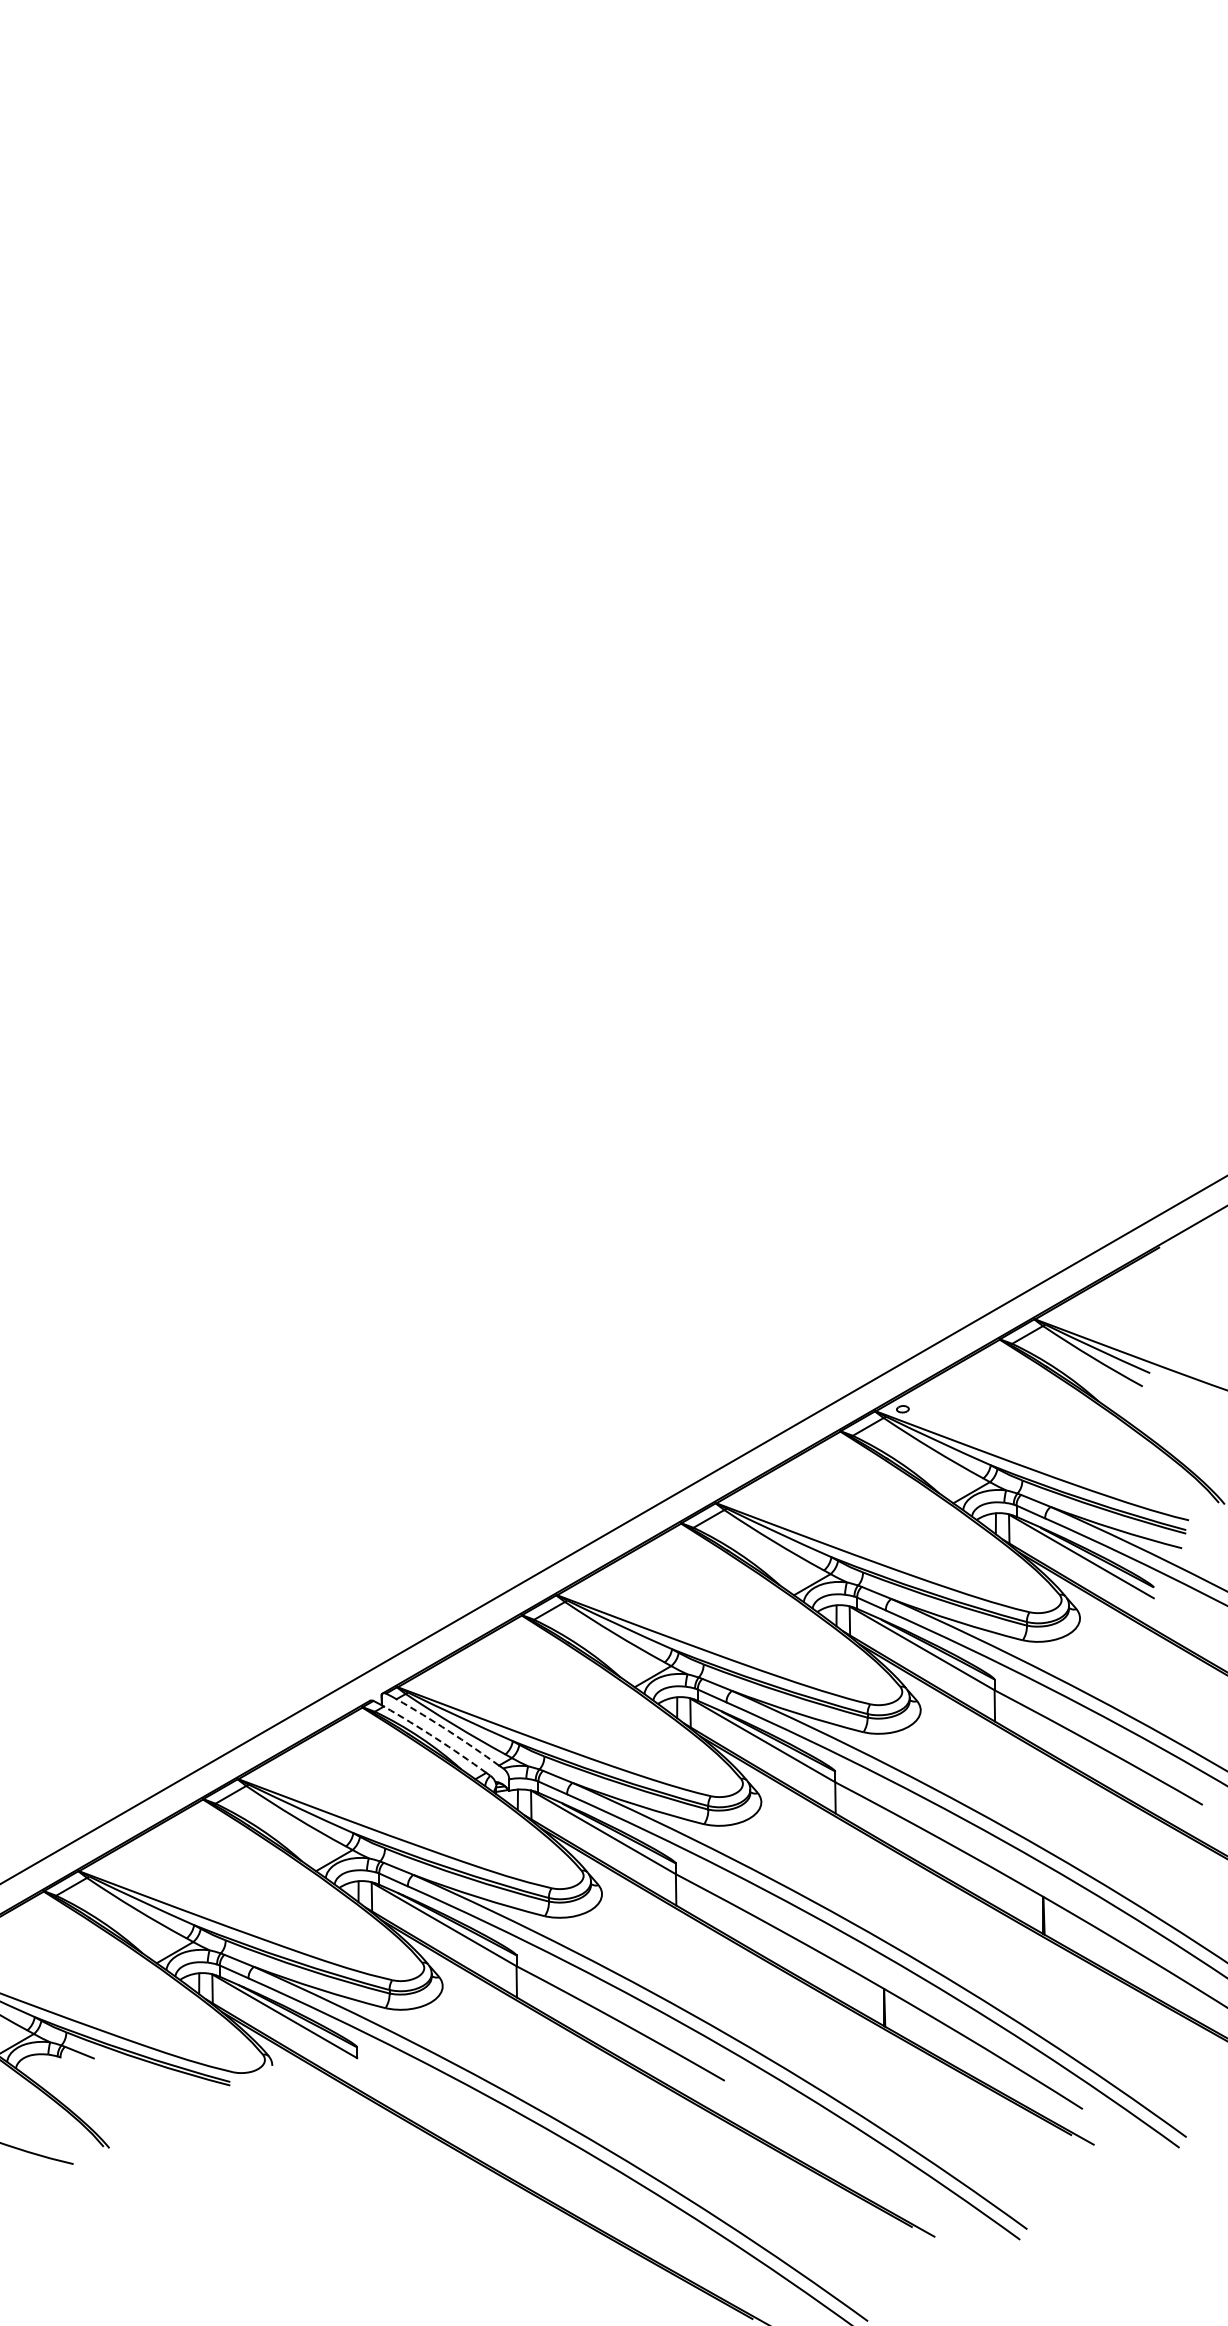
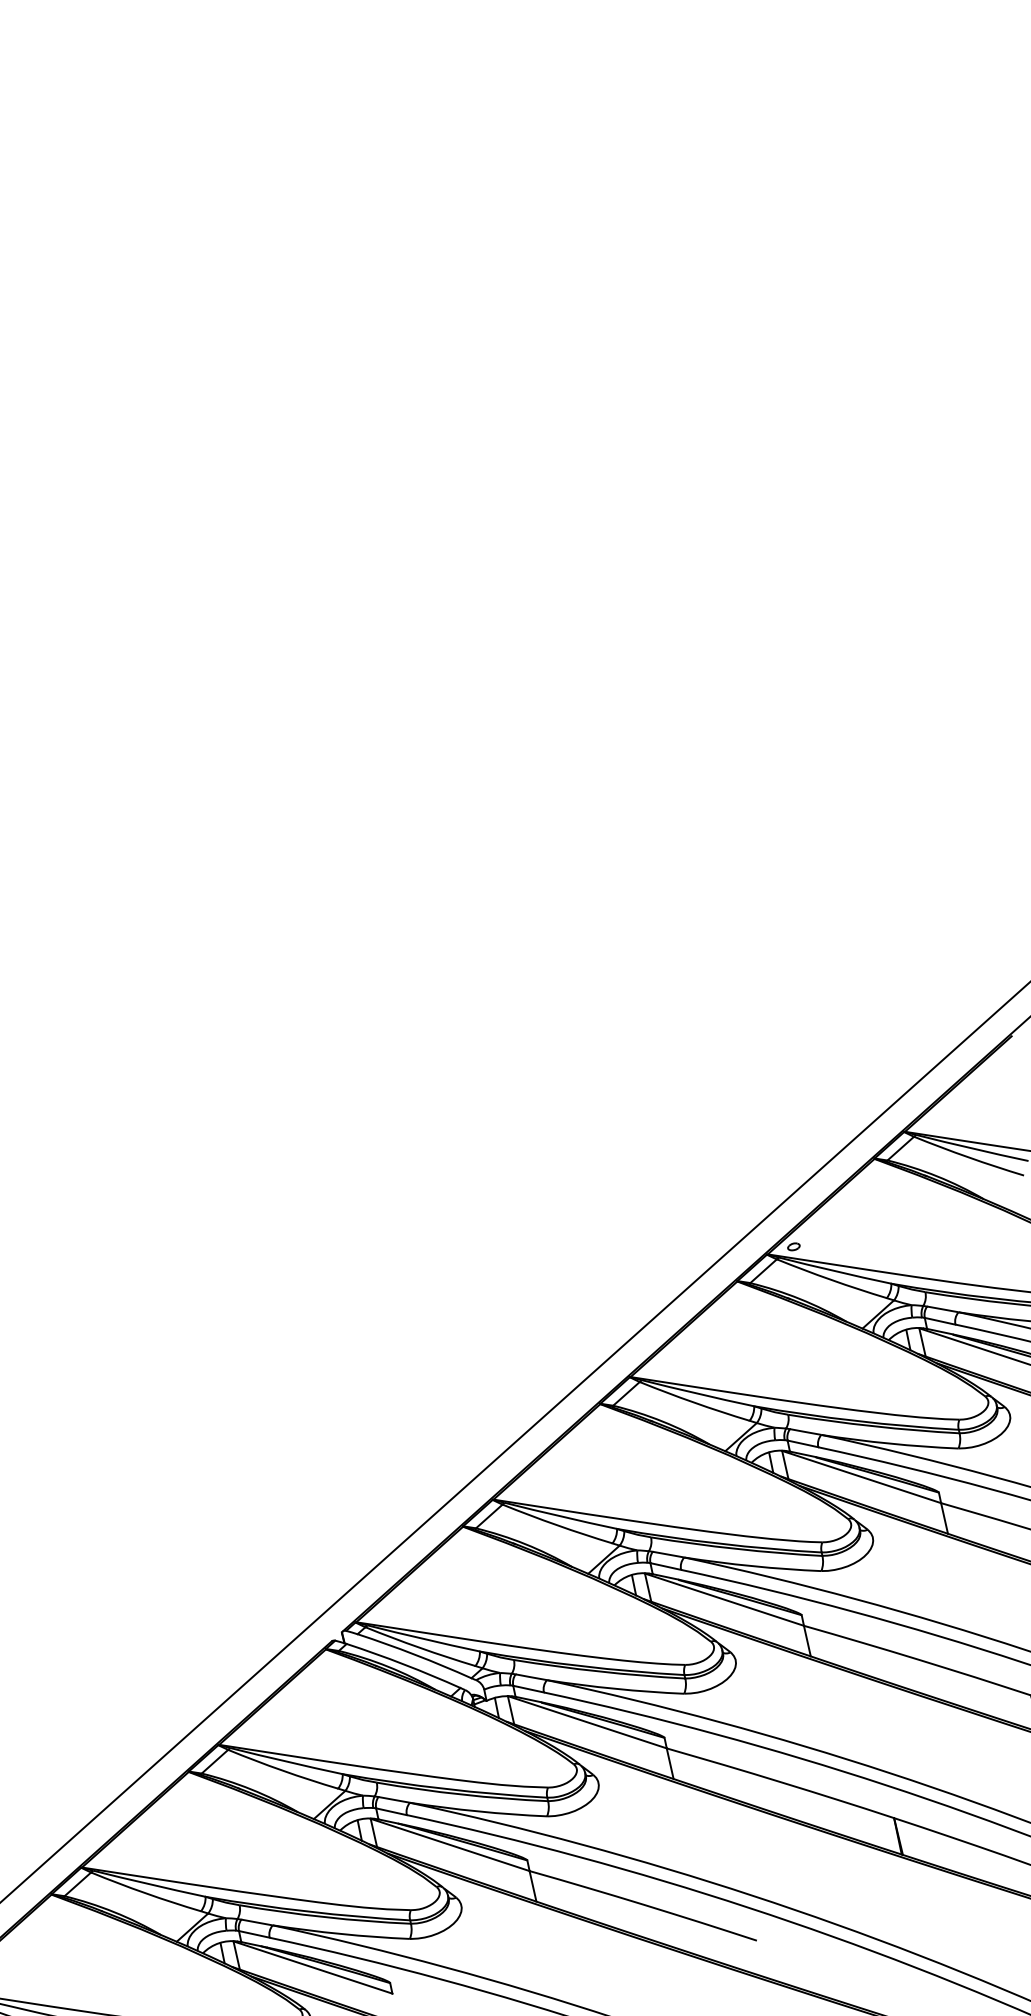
arc: (448, 1731) -> (414, 1655), dashed -> solid
arc: (436, 1738) -> (404, 1664), dashed -> solid

